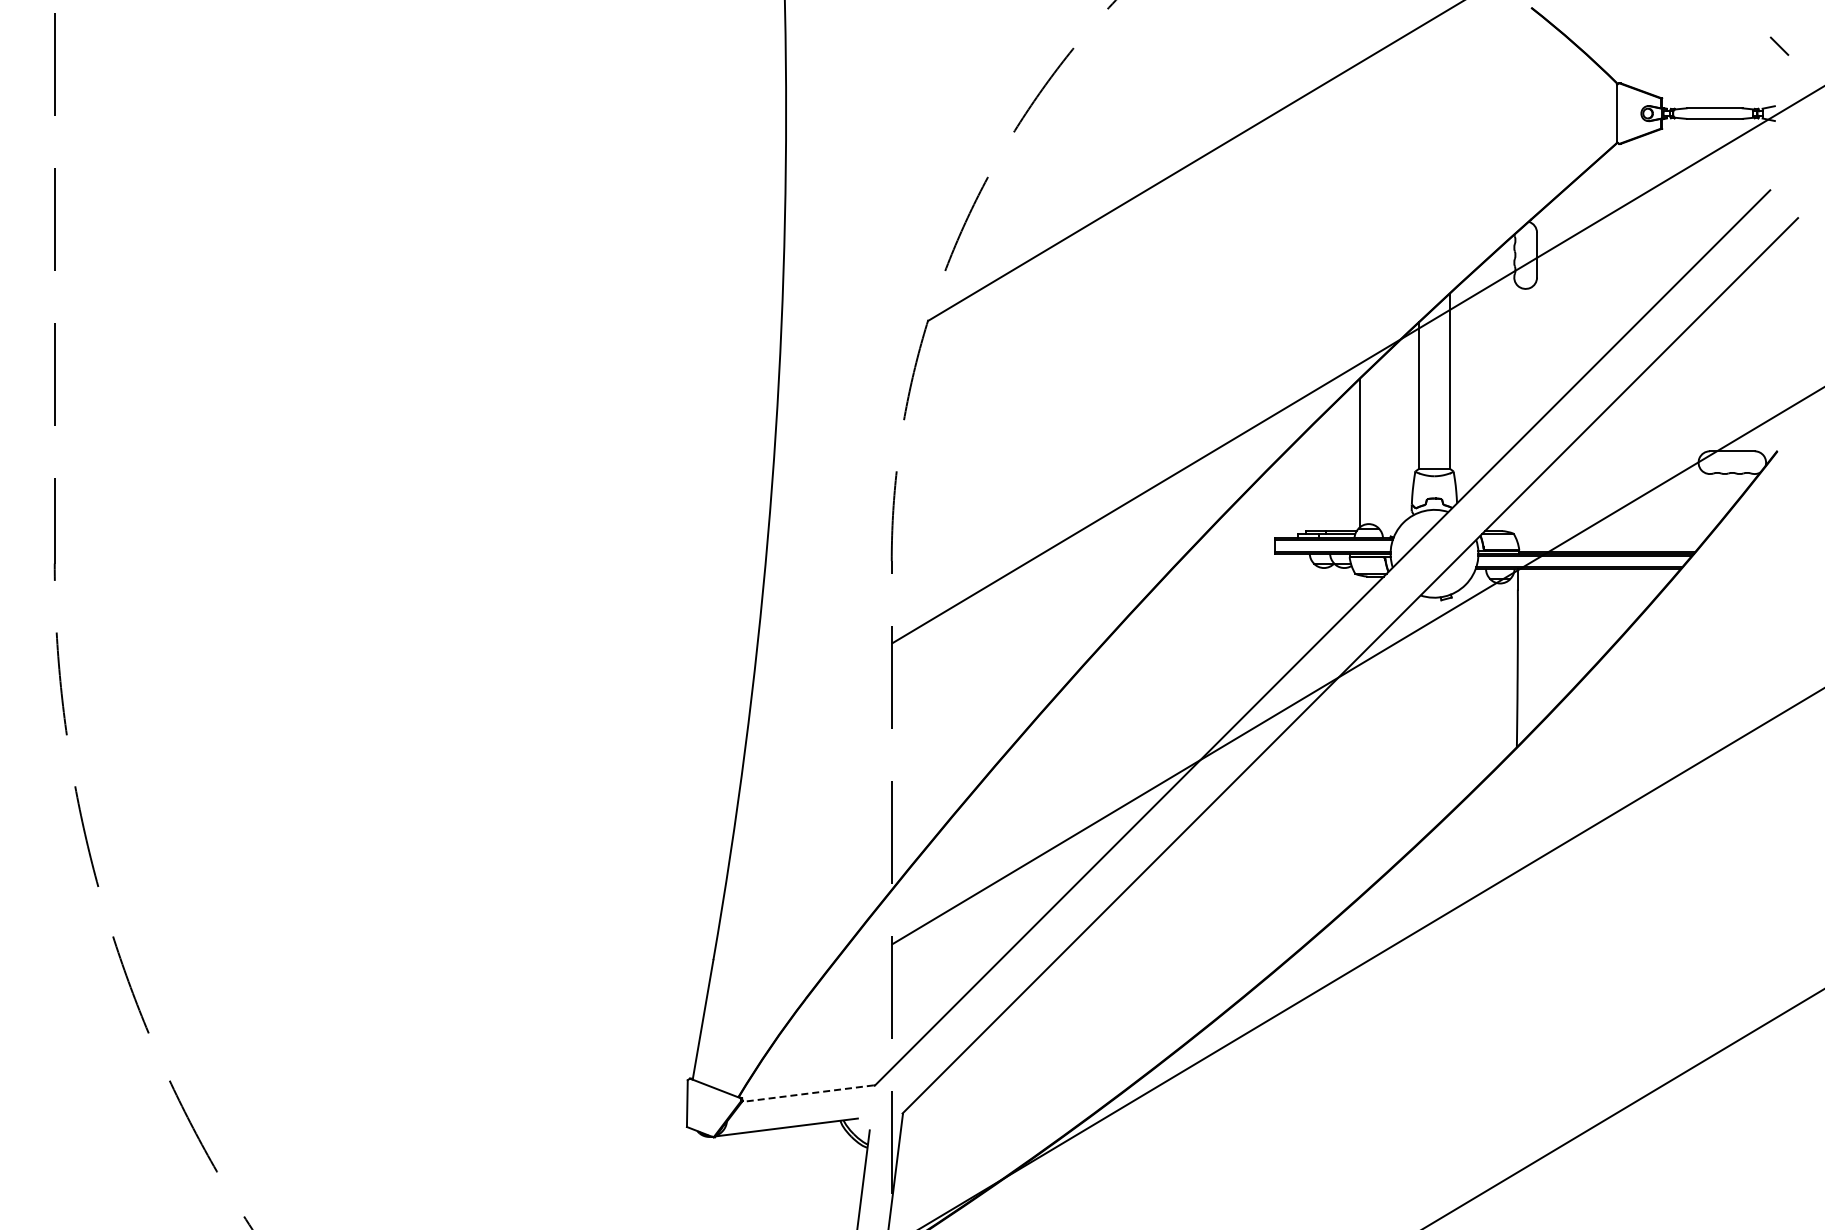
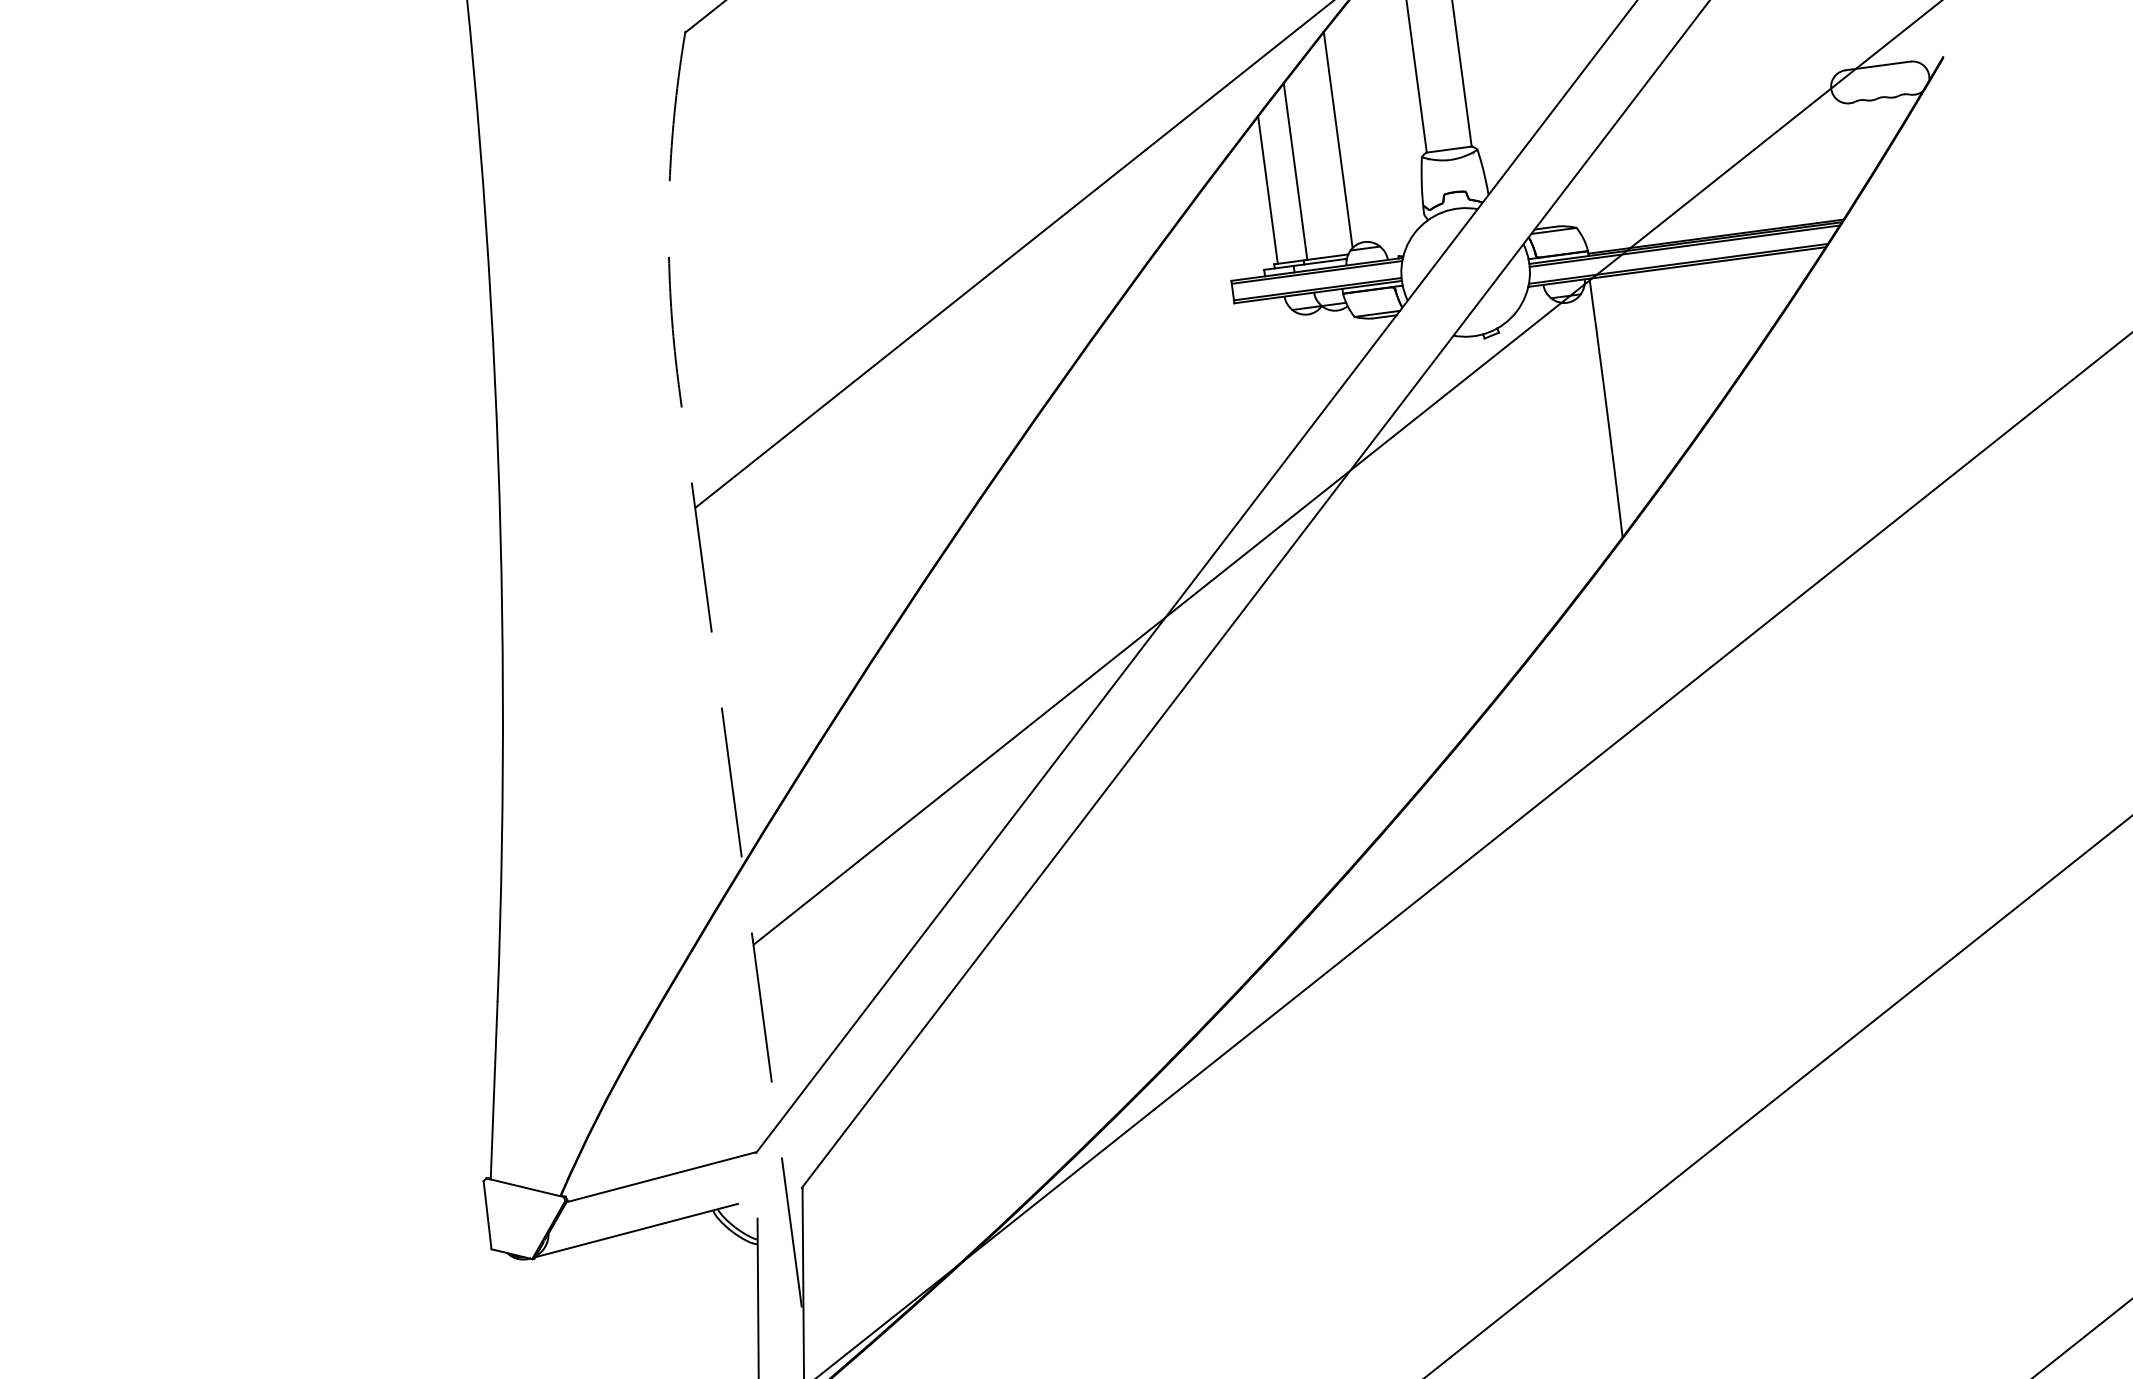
line: (1328, 470) -> (1295, 172), added
line: (1308, 480) -> (1268, 190), added
line: (807, 1093) -> (660, 1177), dashed -> solid

